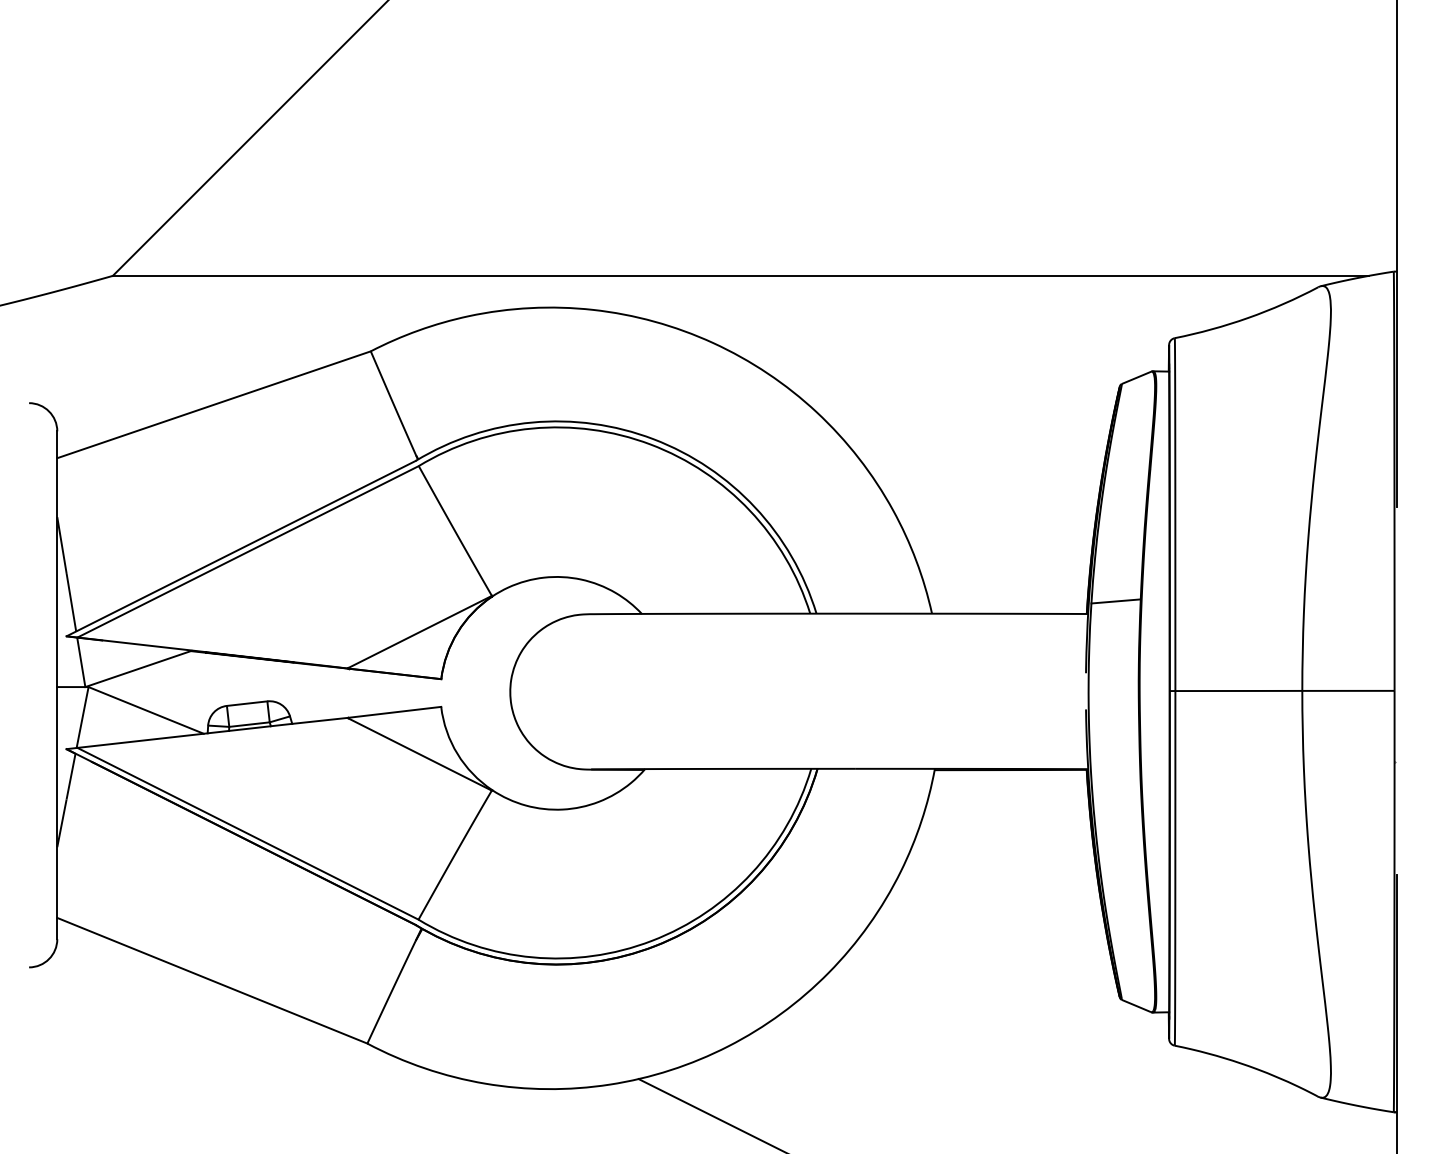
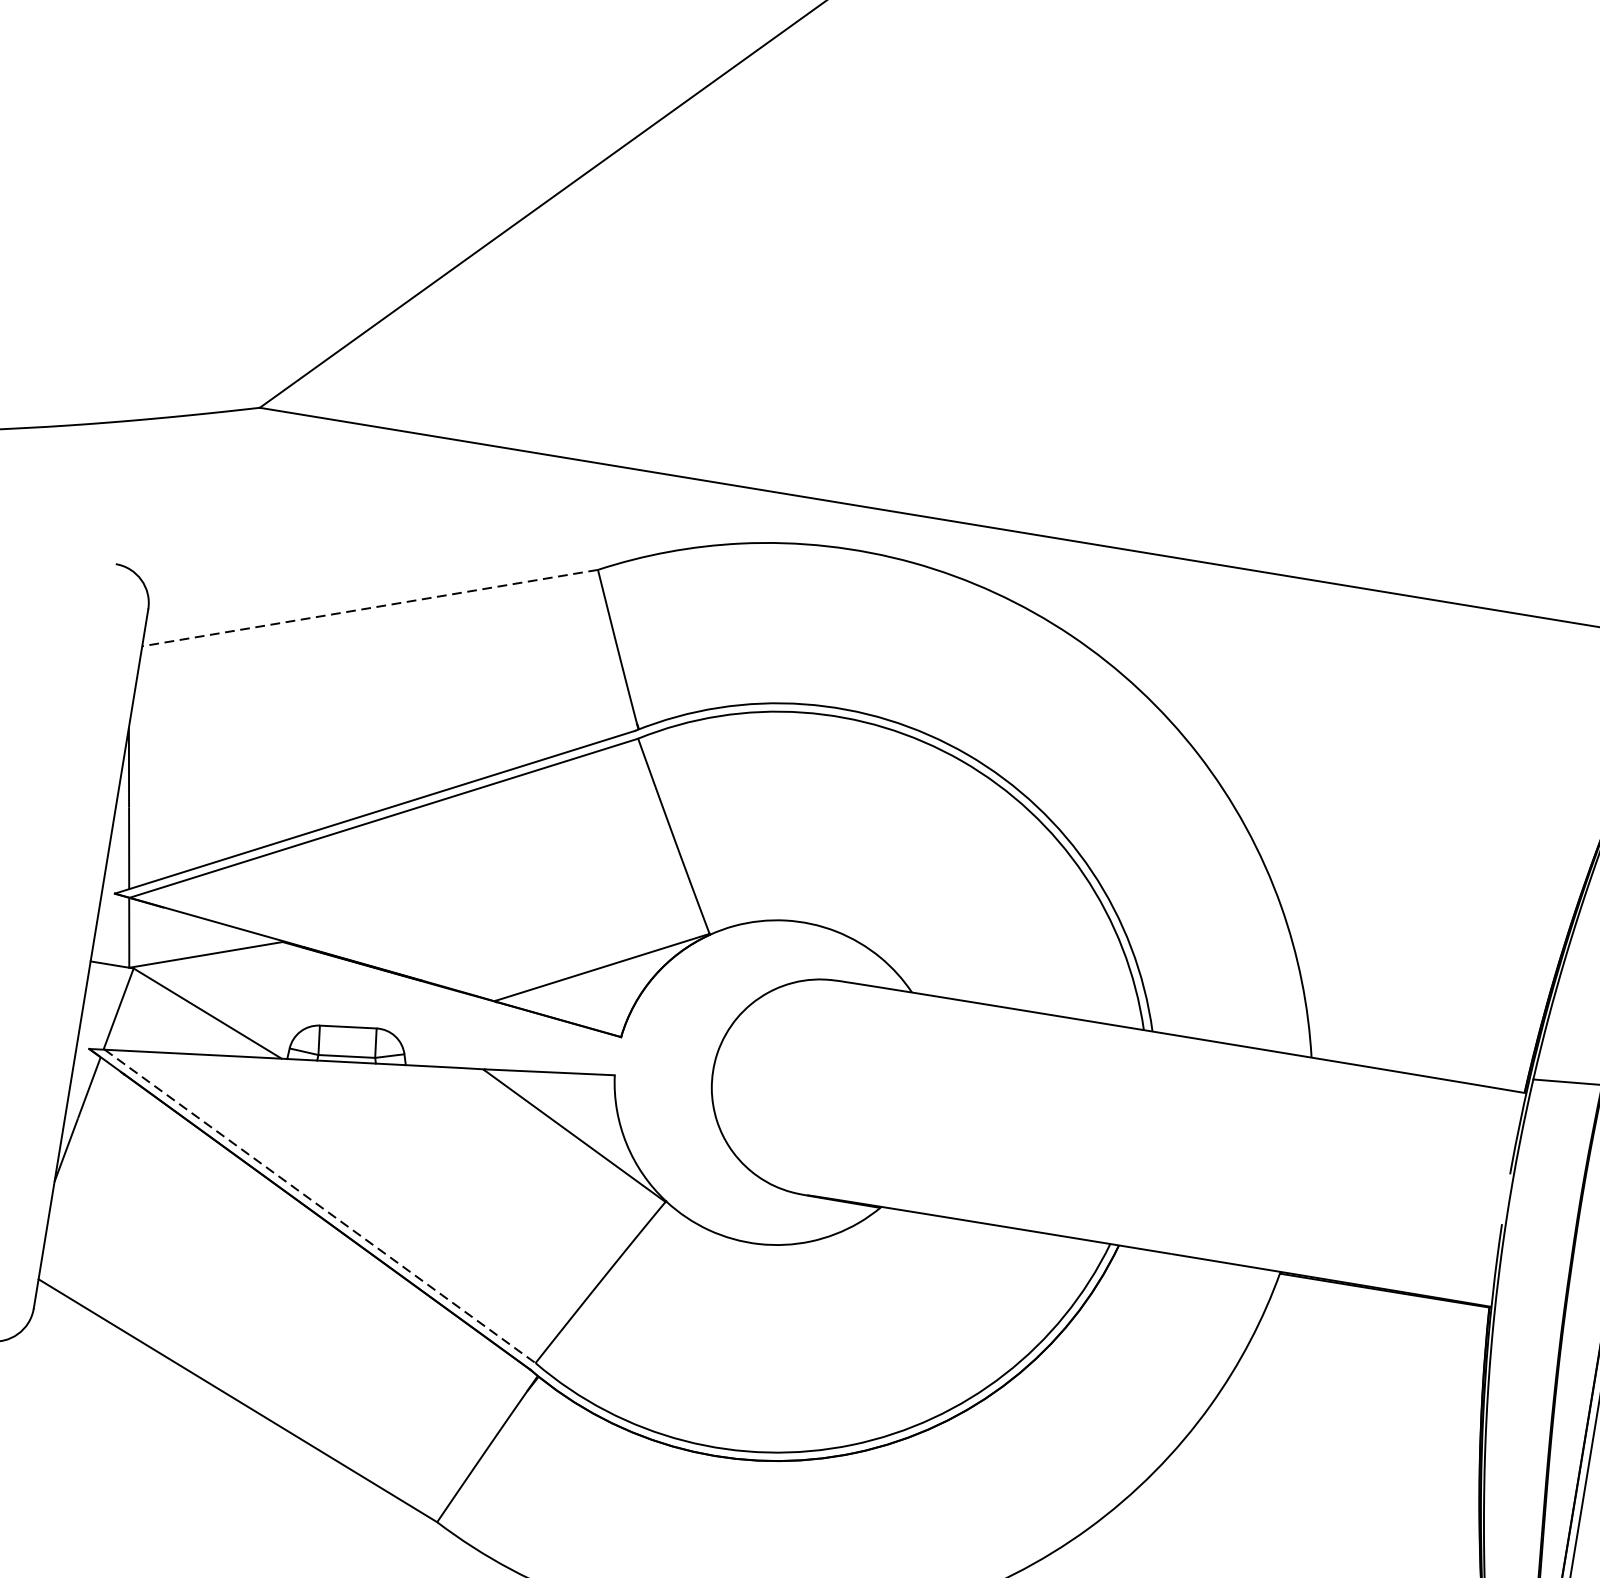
line: (214, 404) -> (370, 607), solid -> dashed
line: (248, 833) -> (320, 1206), solid -> dashed

